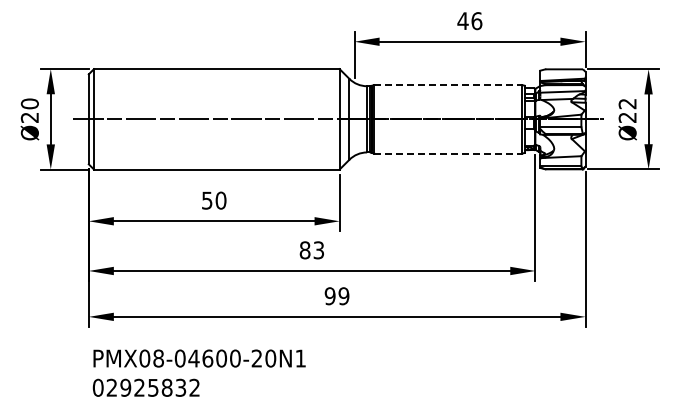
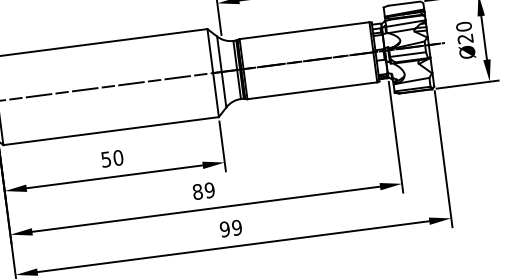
line: (448, 85) -> (304, 31), dashed -> solid
text: (627, 103) -> (463, 26), Ø22 -> Ø20
line: (448, 153) -> (312, 90), dashed -> solid
text: (318, 250) -> (209, 190), 83 -> 89

